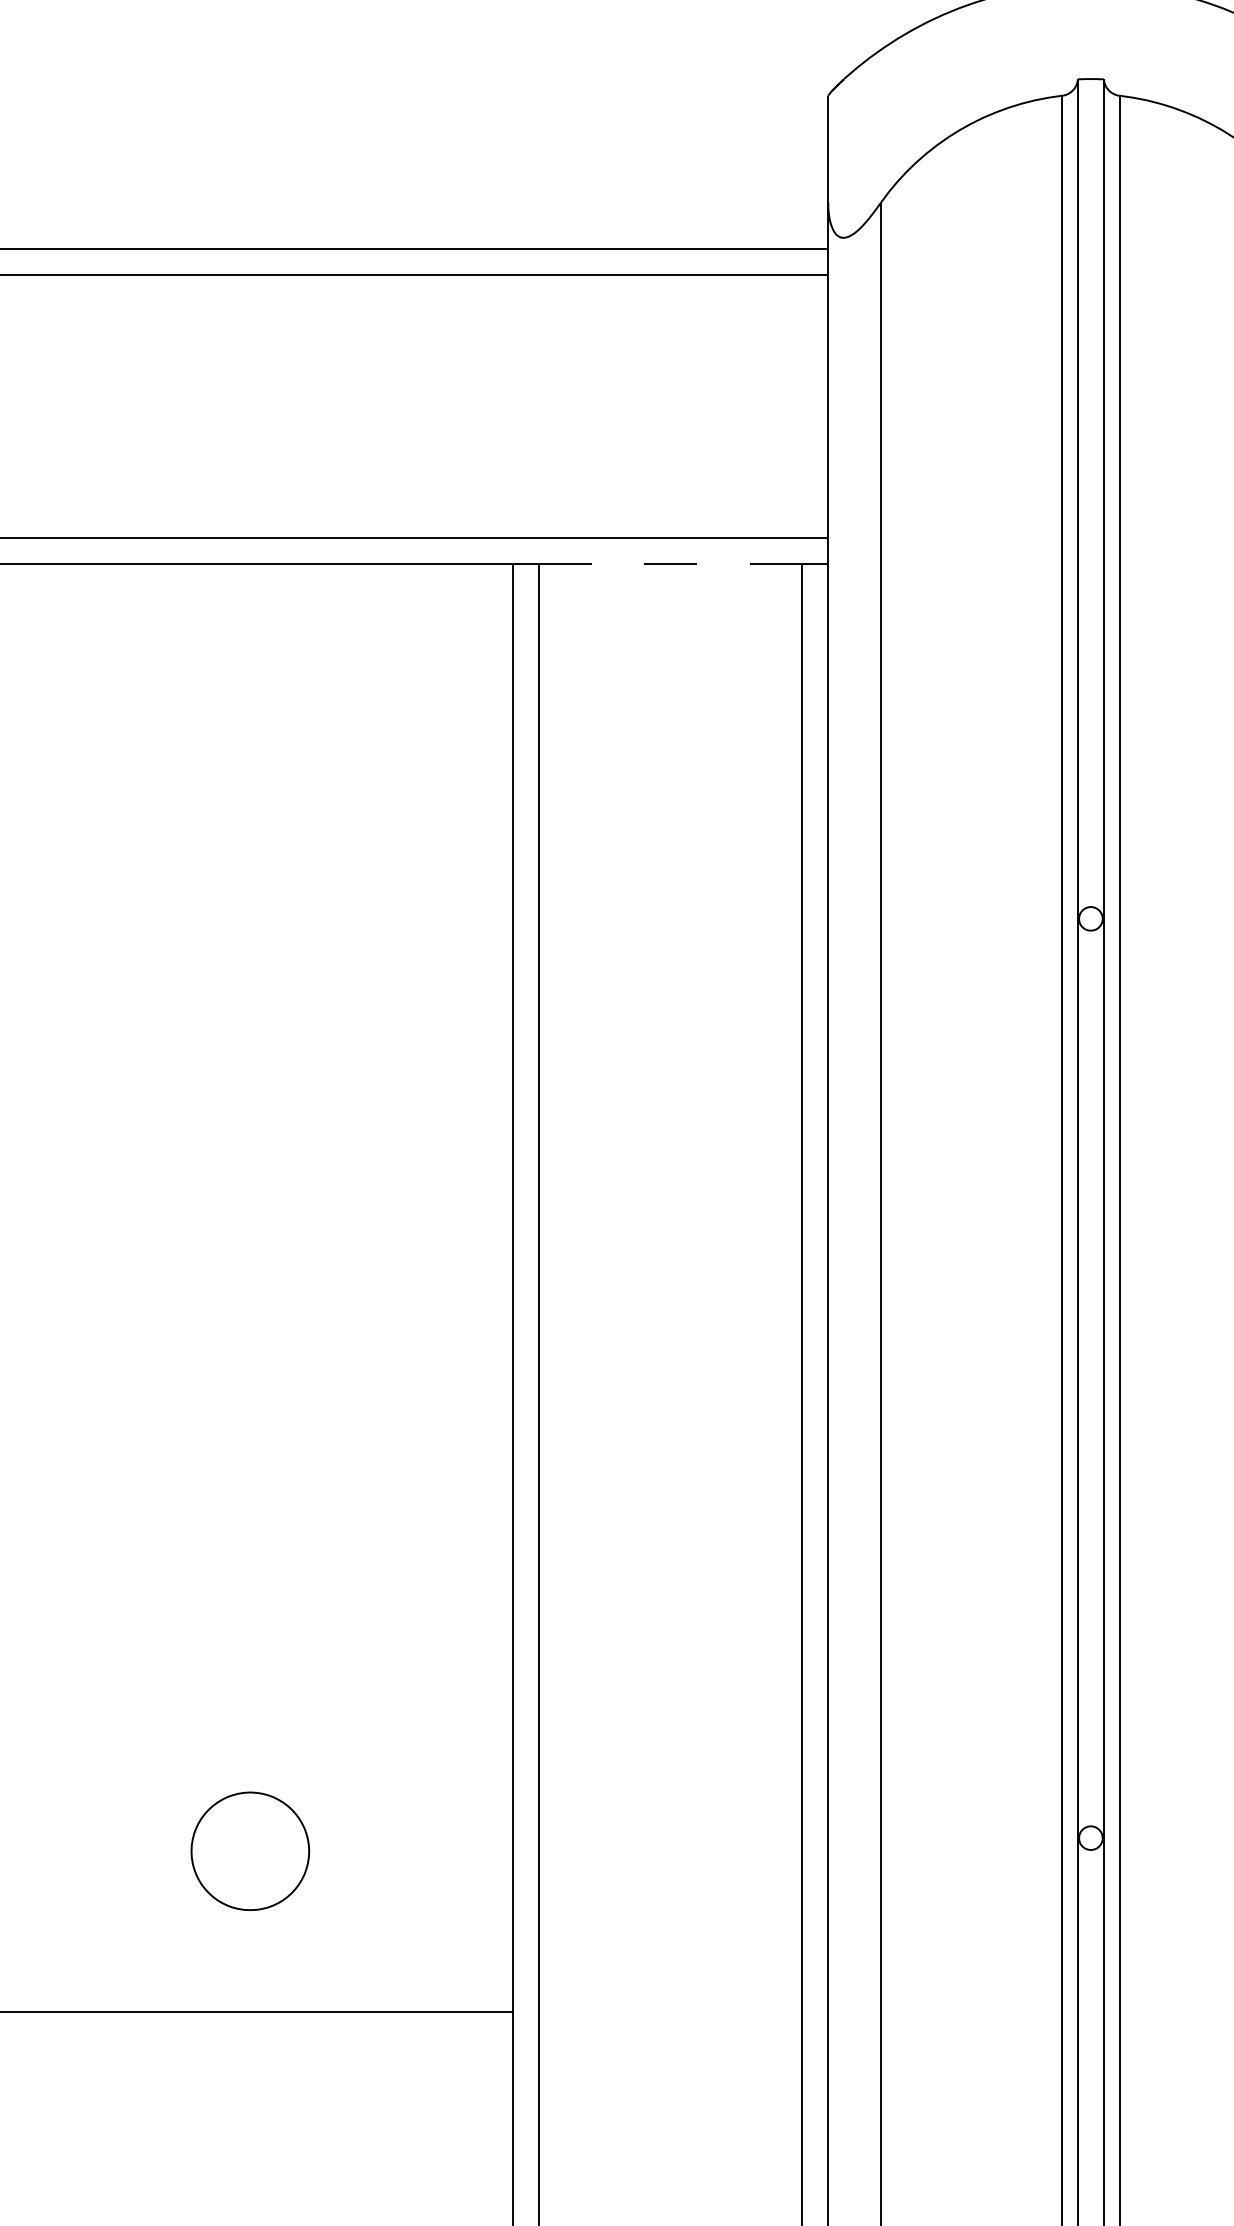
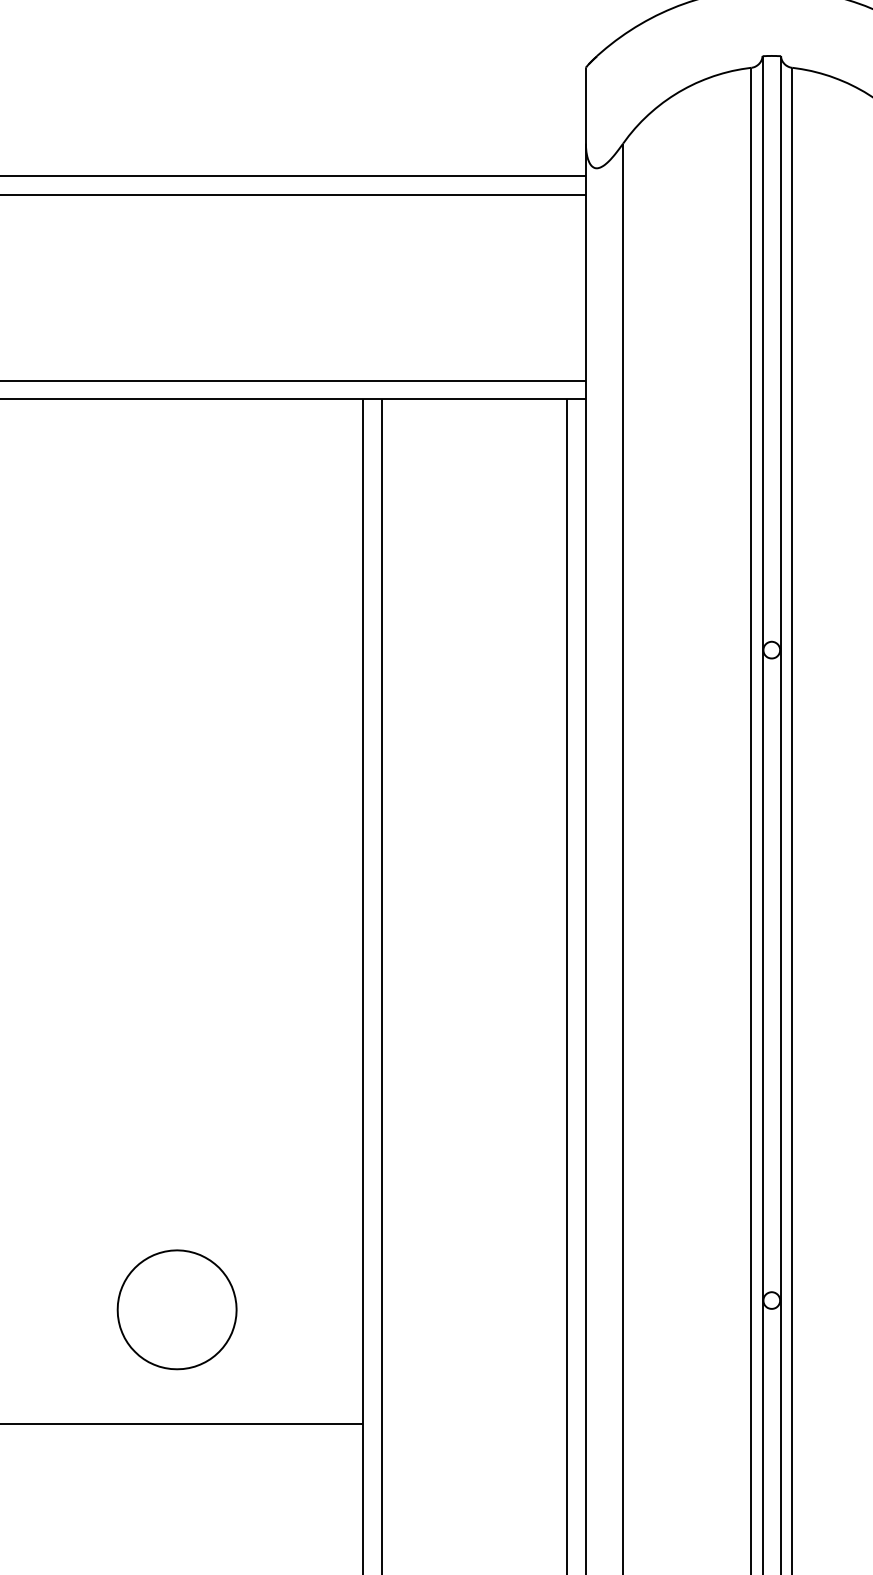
line: (670, 564) -> (474, 399), dashed -> solid
part: (249, 1850) -> (176, 1309), size x1.43

